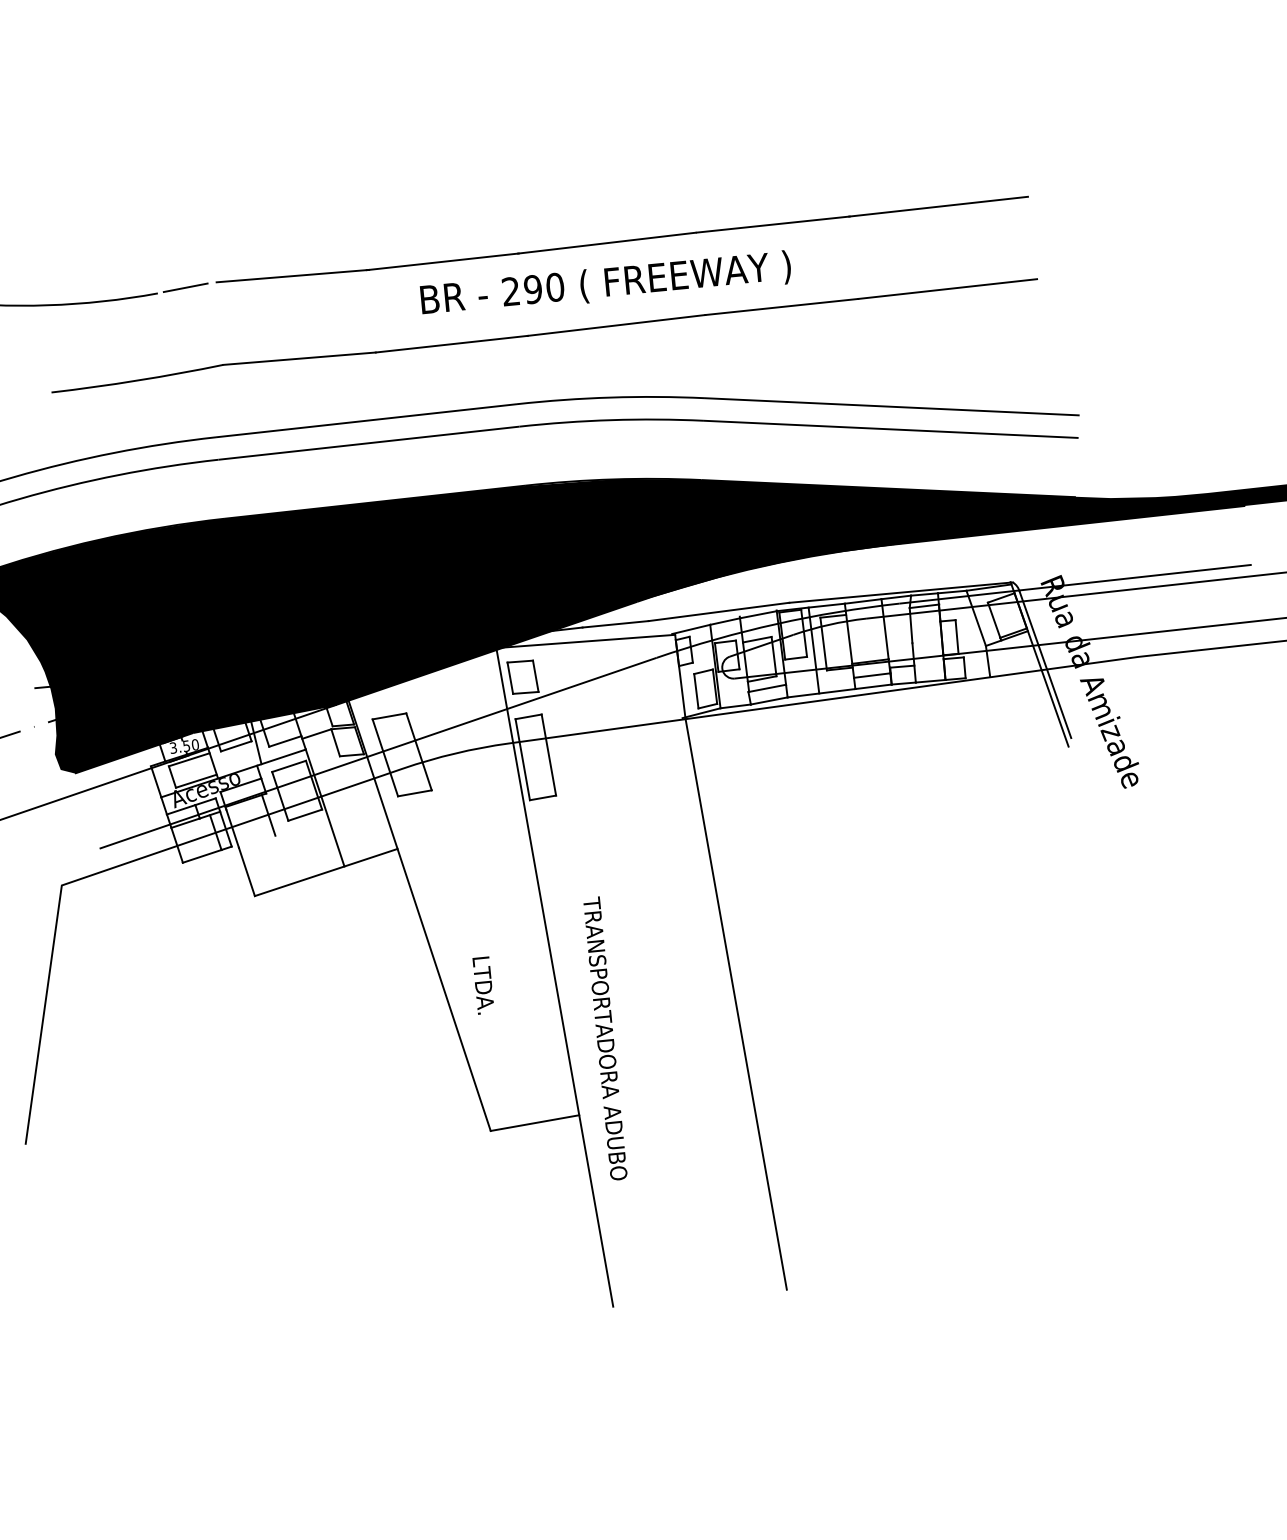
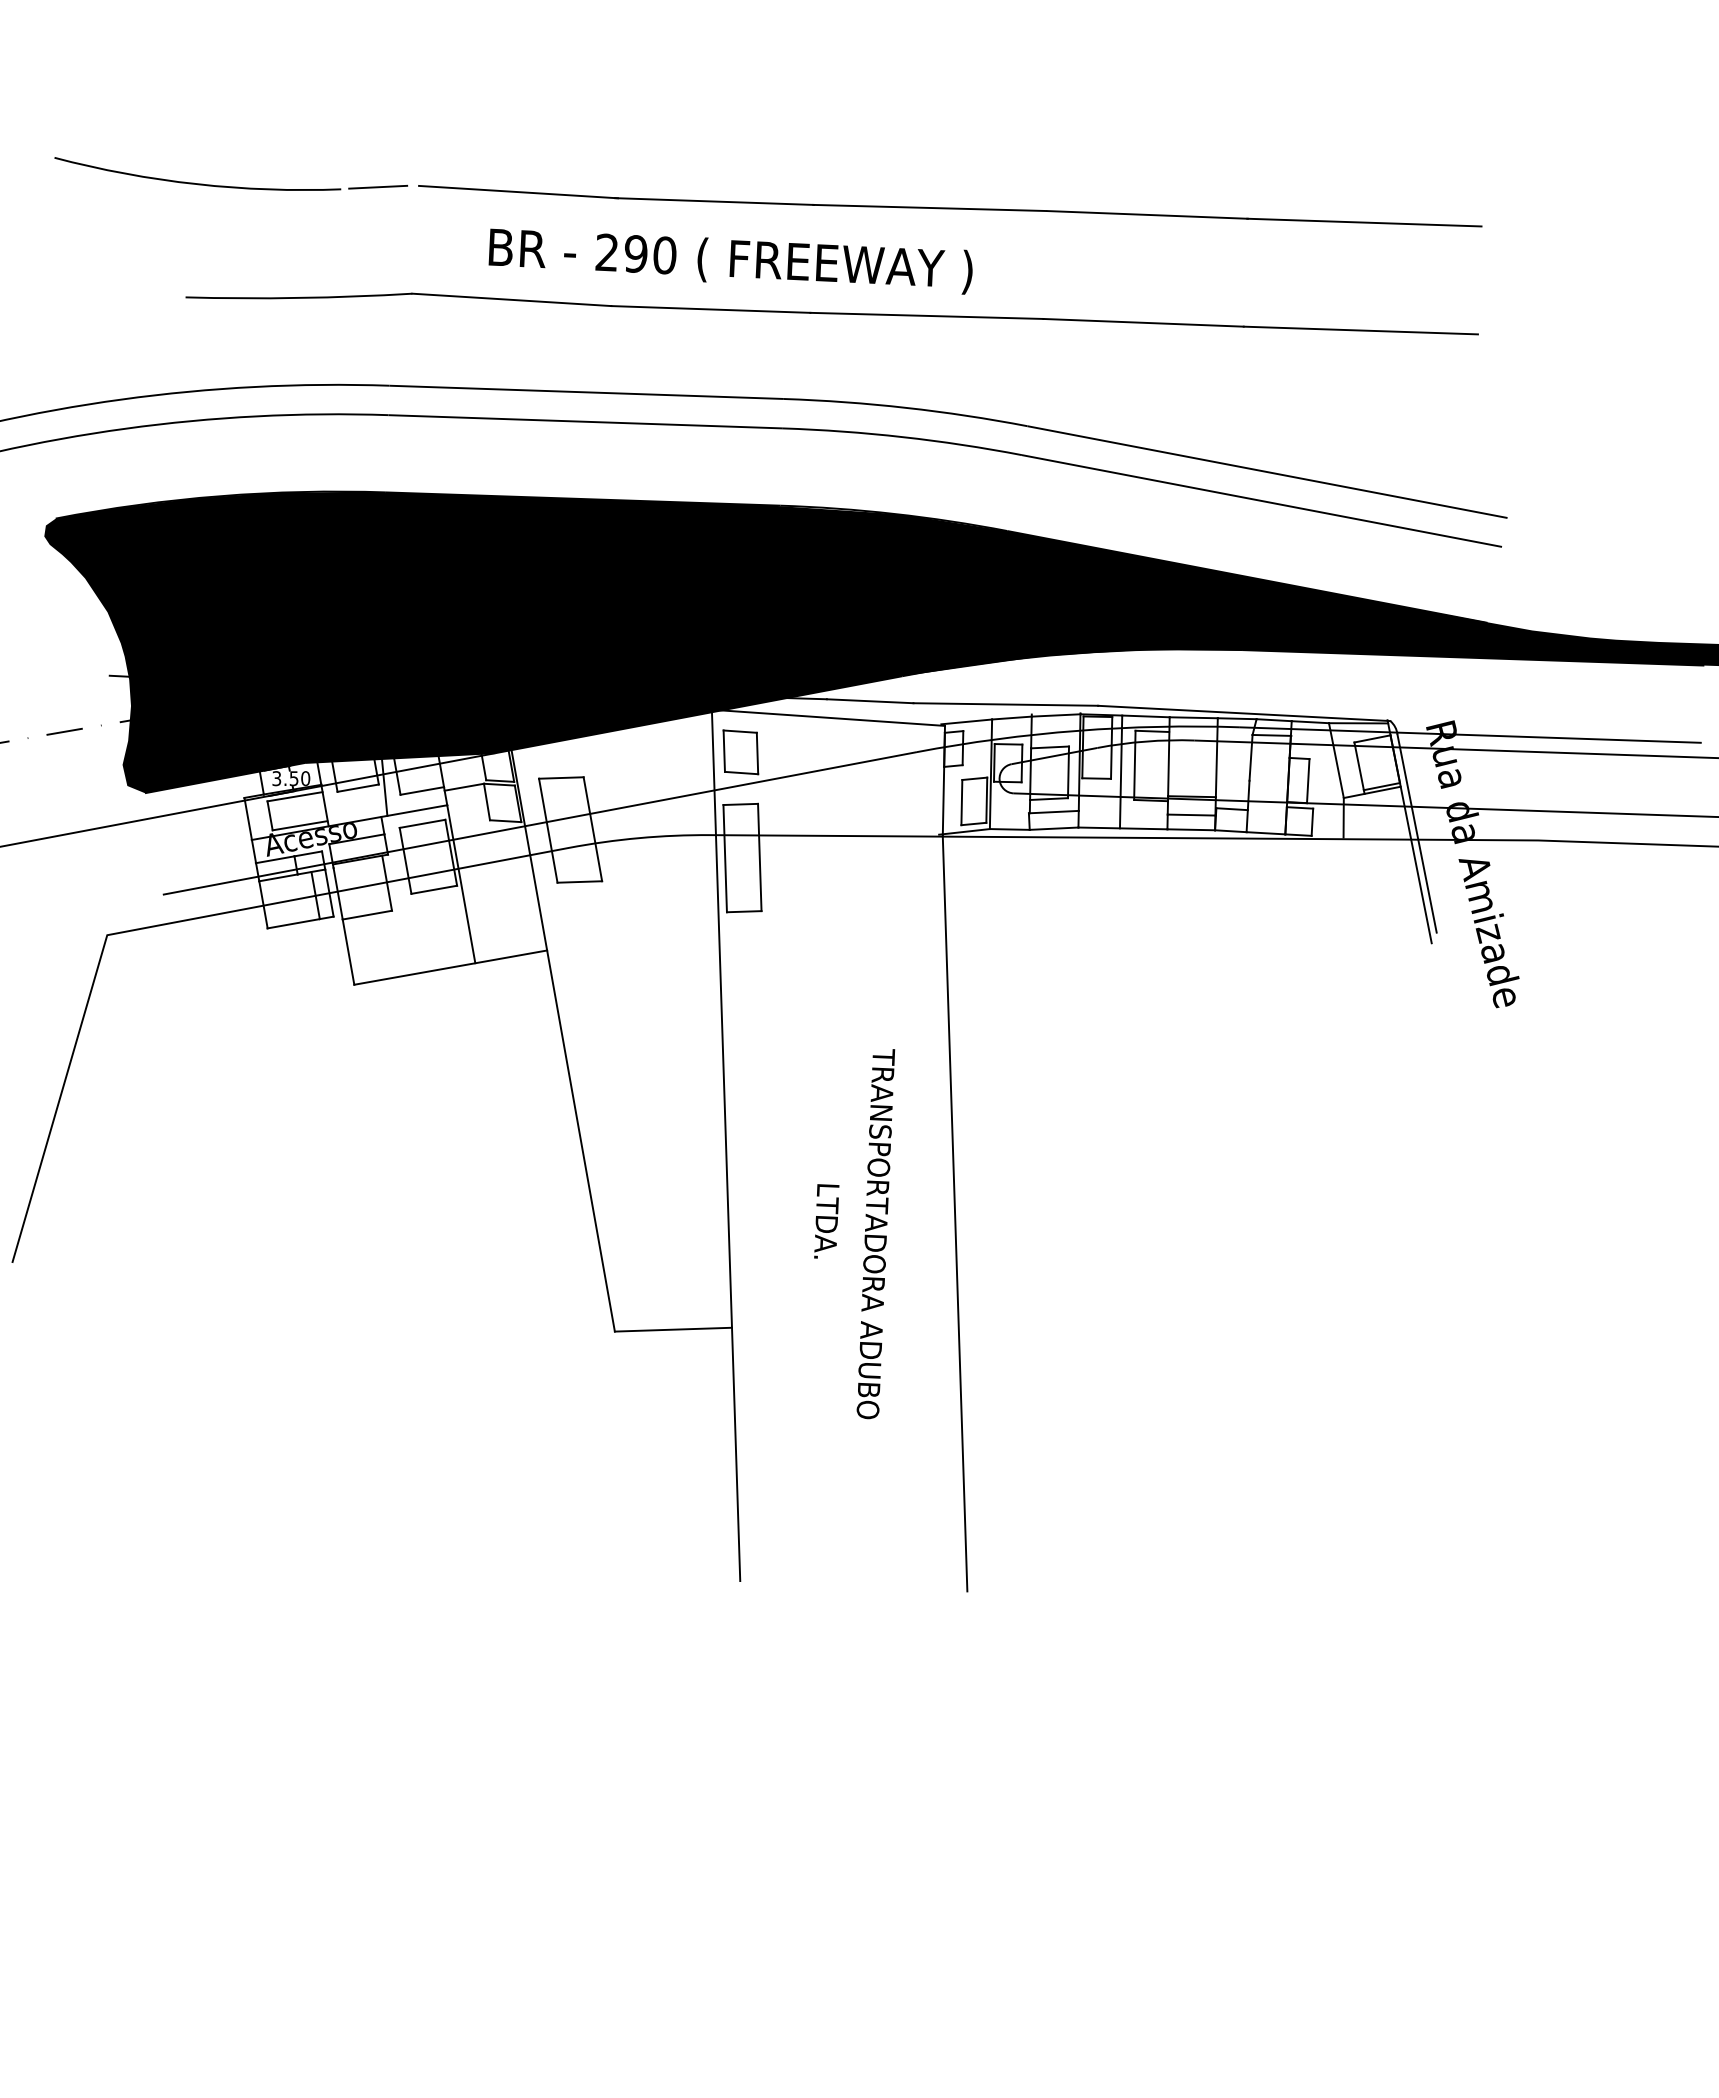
text: (605, 284) -> (730, 261), moved
line: (257, 841) -> (367, 914), added
text: (483, 985) -> (826, 1221), moved
text: (605, 1039) -> (875, 1234), moved

